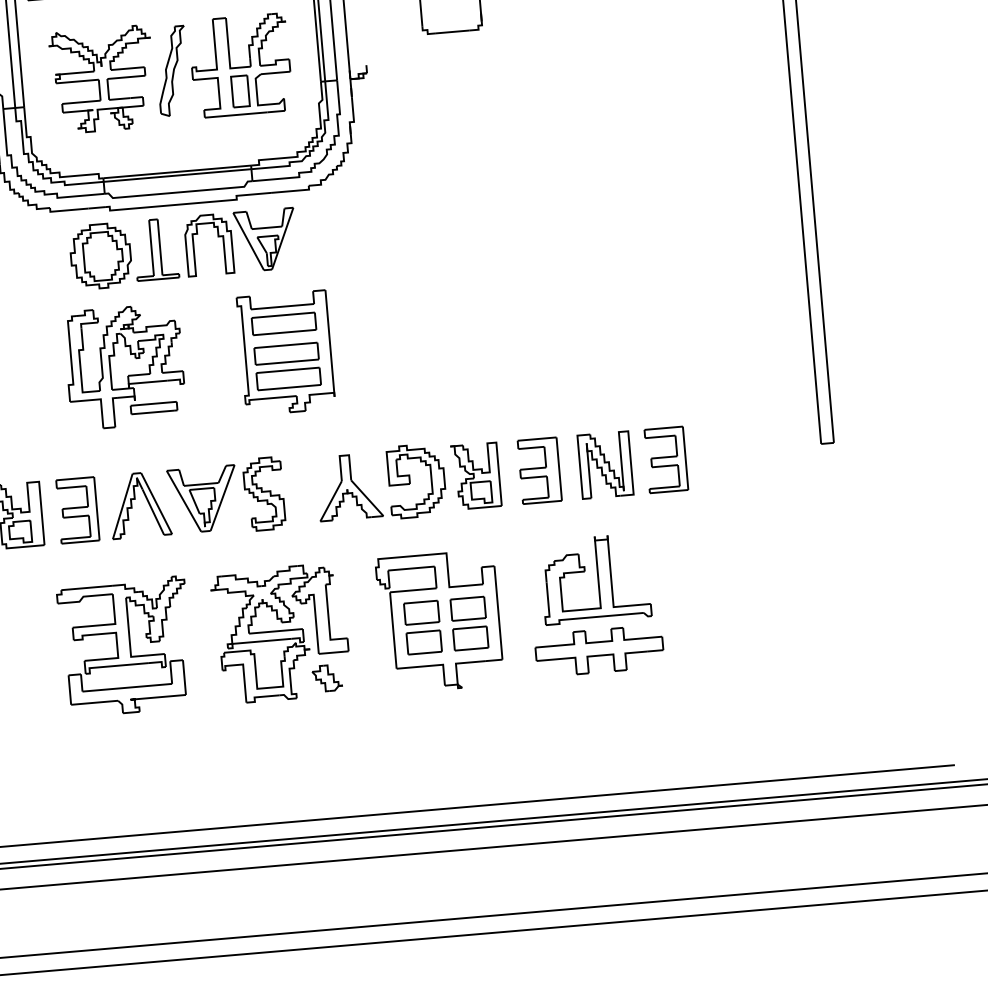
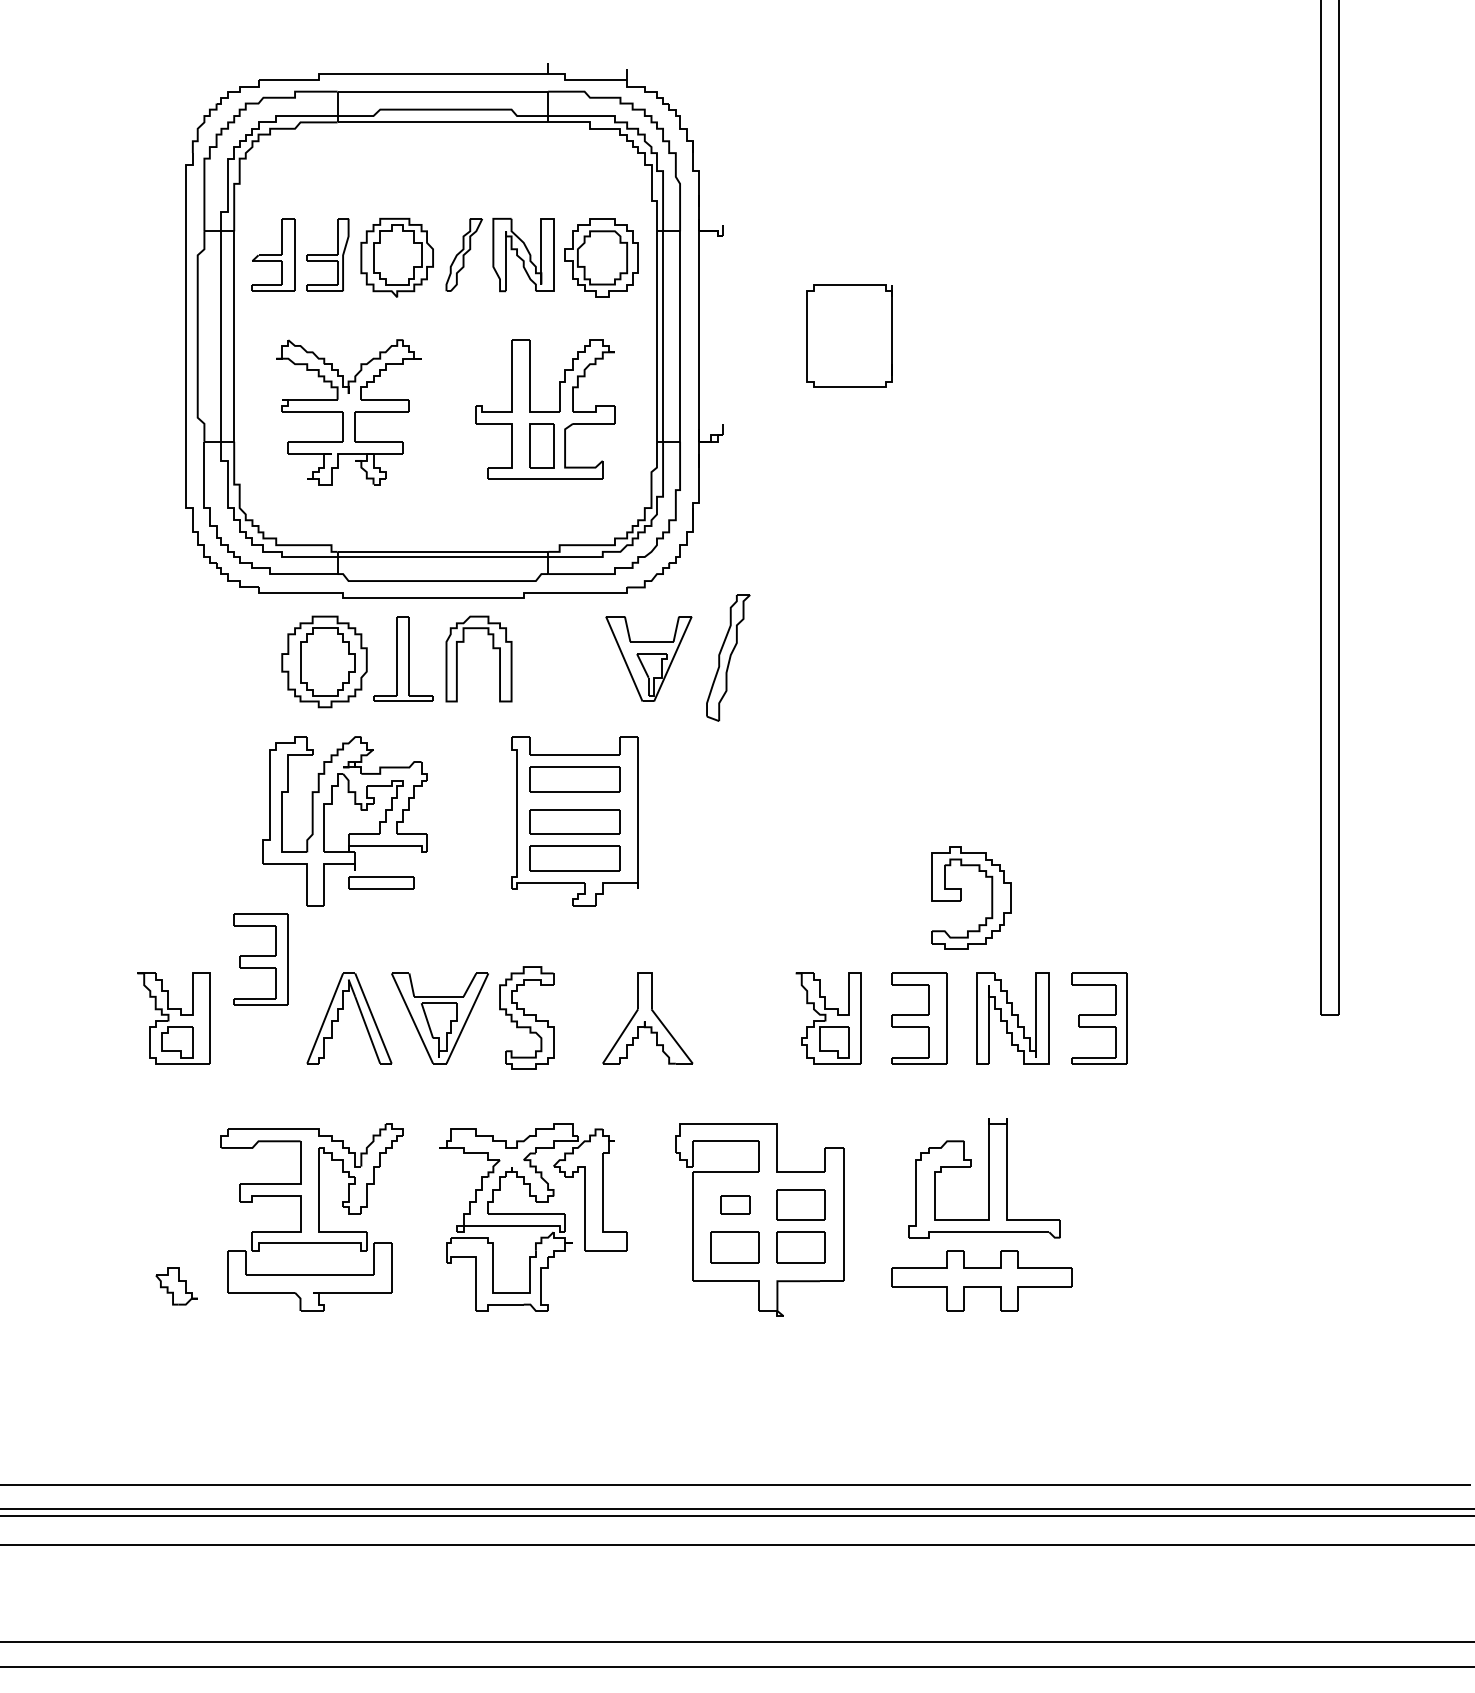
part: (172, 70) -> (728, 657), moved
part: (265, 239) -> (648, 658), moved
part: (409, 481) -> (961, 897), moved
part: (77, 510) -> (260, 959), moved
part: (421, 612) -> (734, 1204), size x0.6
part: (327, 678) -> (176, 1286), moved

